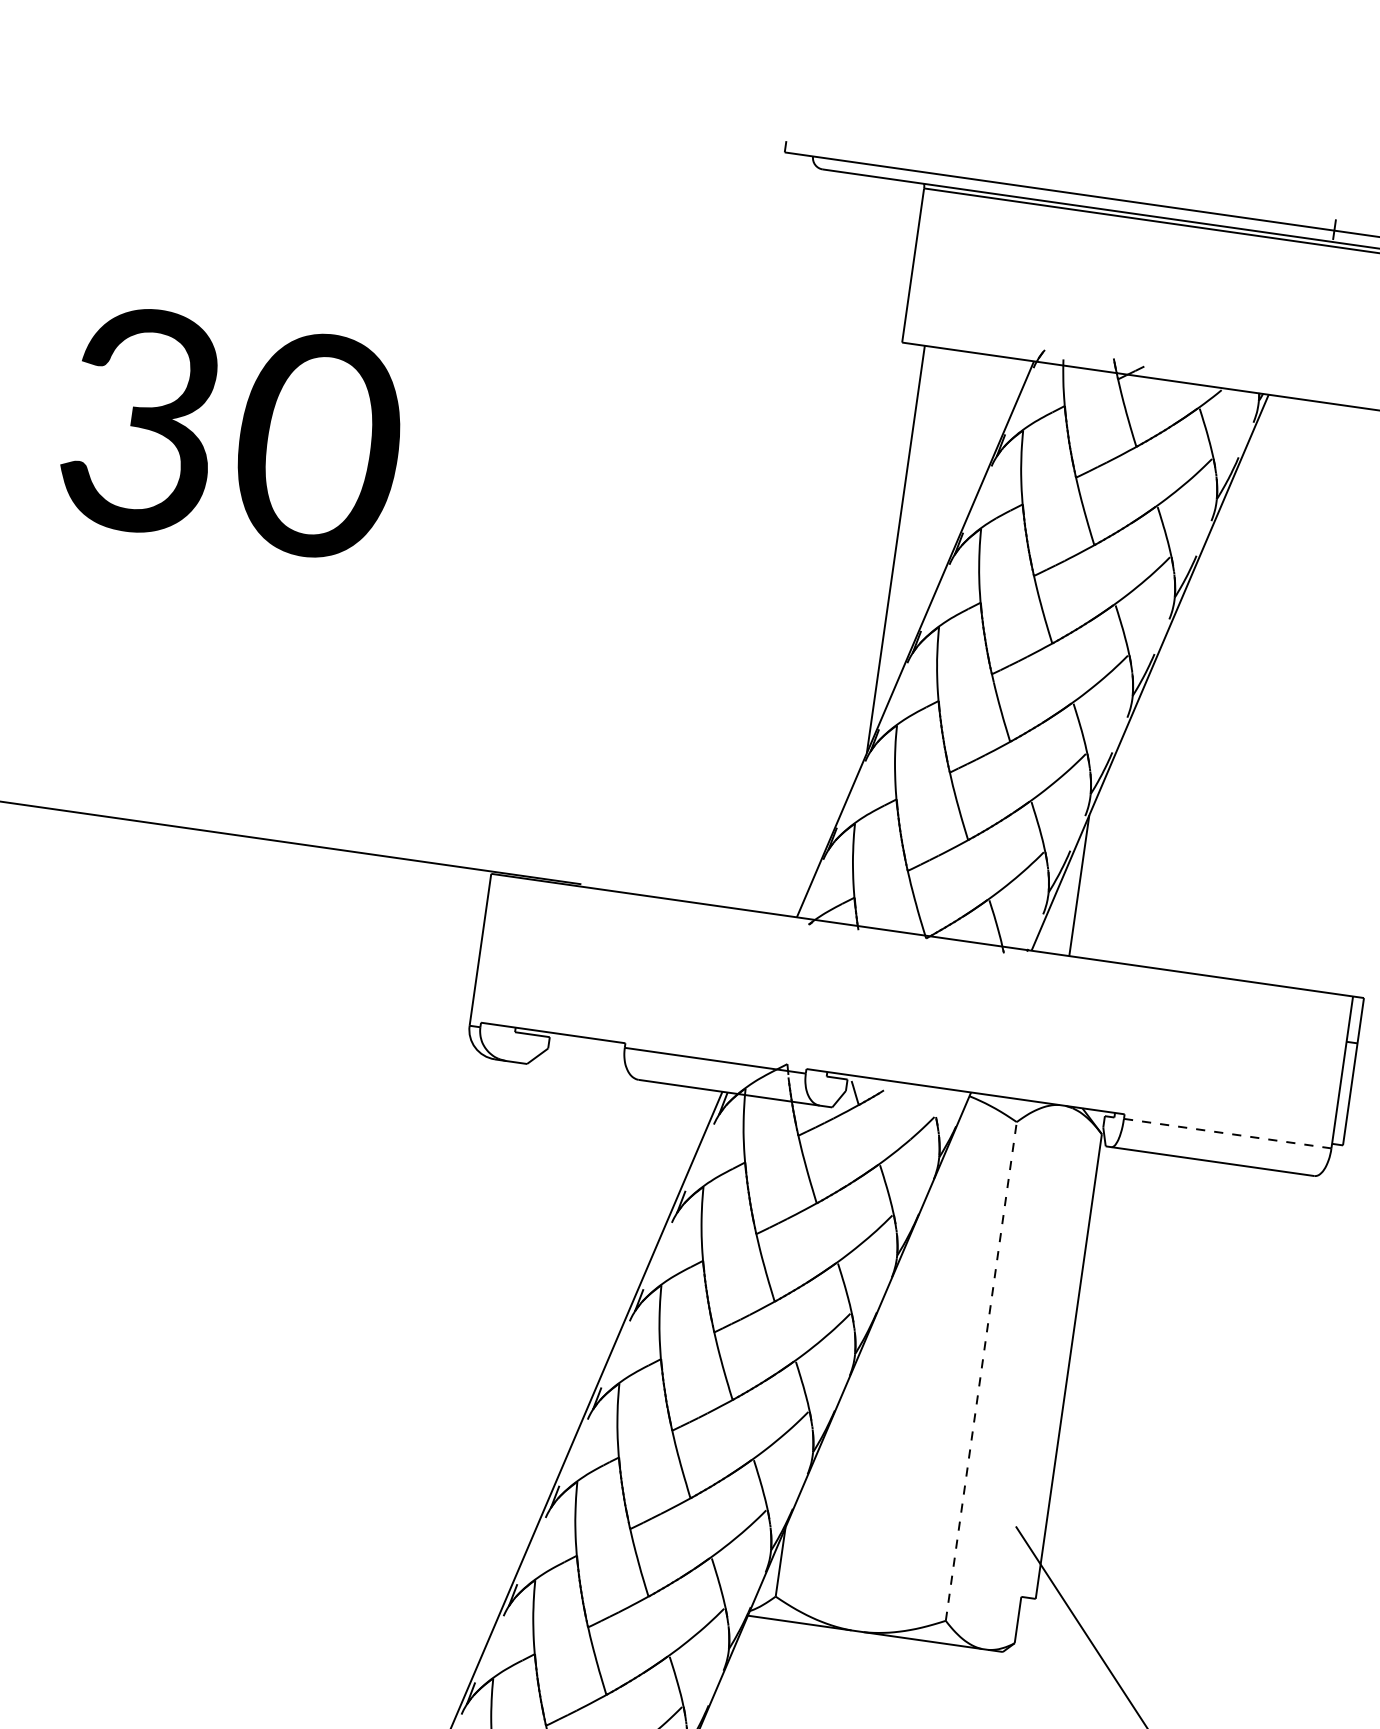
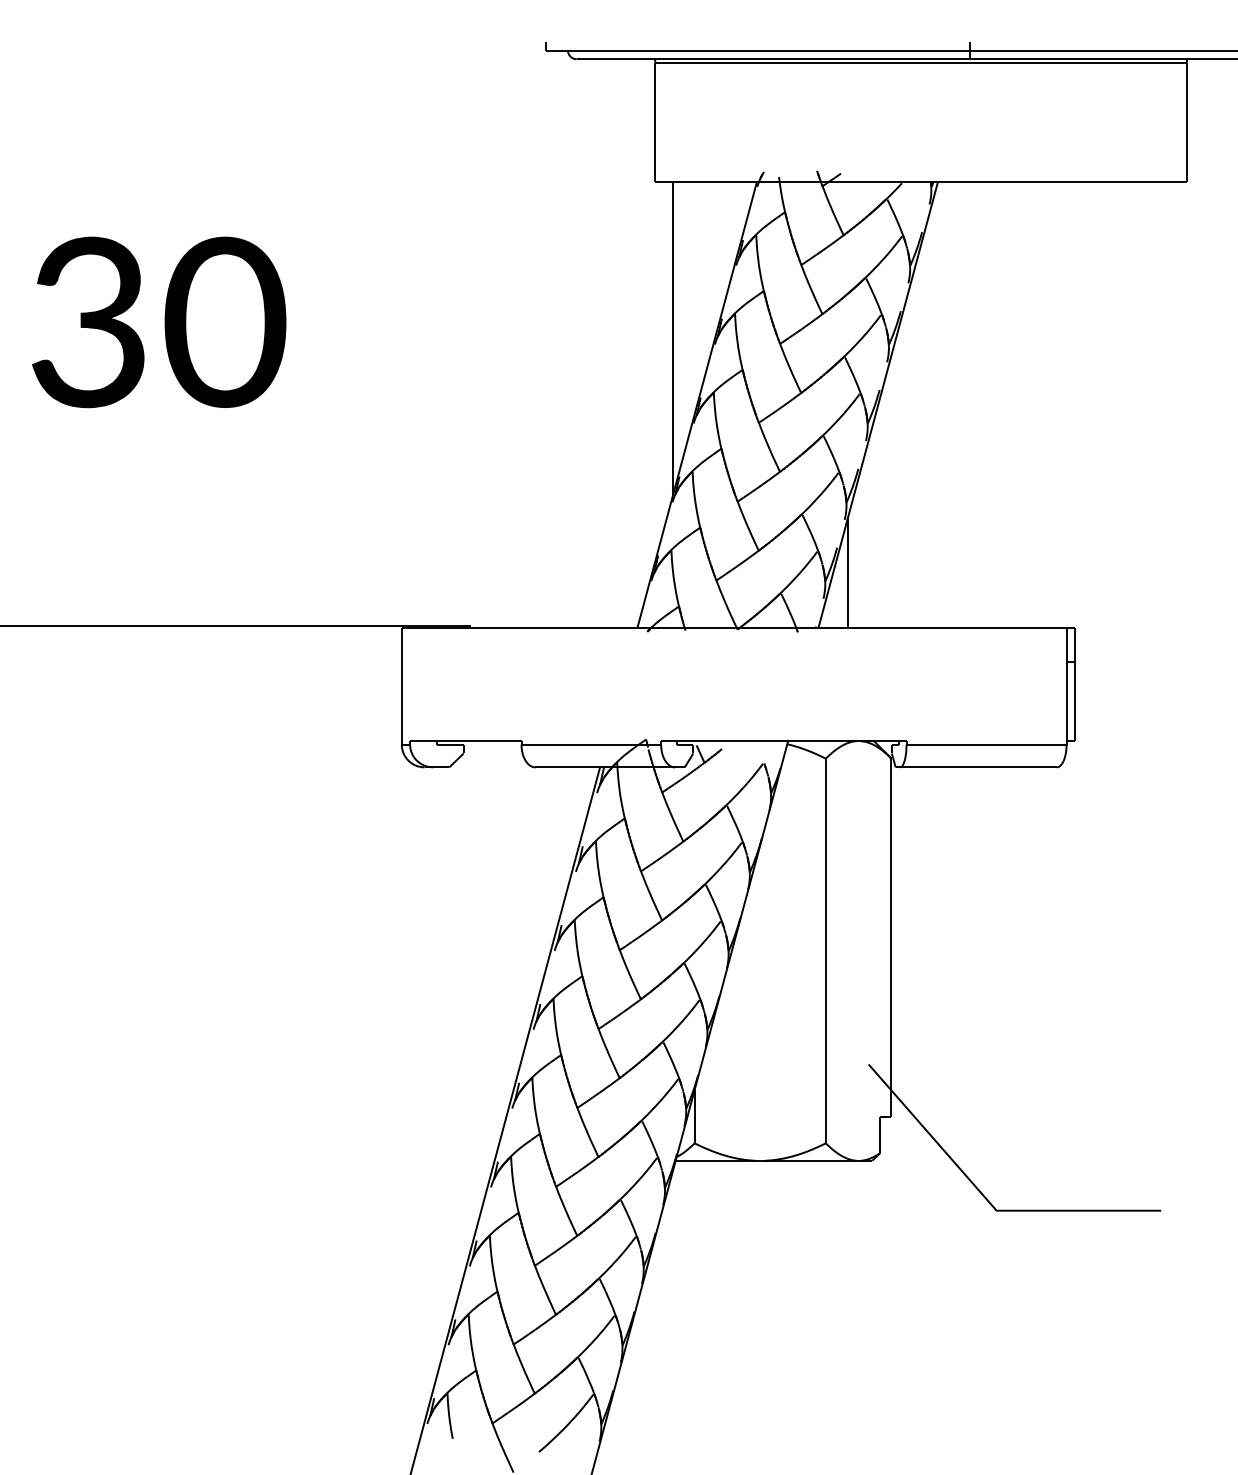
line: (1227, 1133) -> (986, 744), dashed -> solid
line: (980, 1370) -> (825, 950), dashed -> solid

